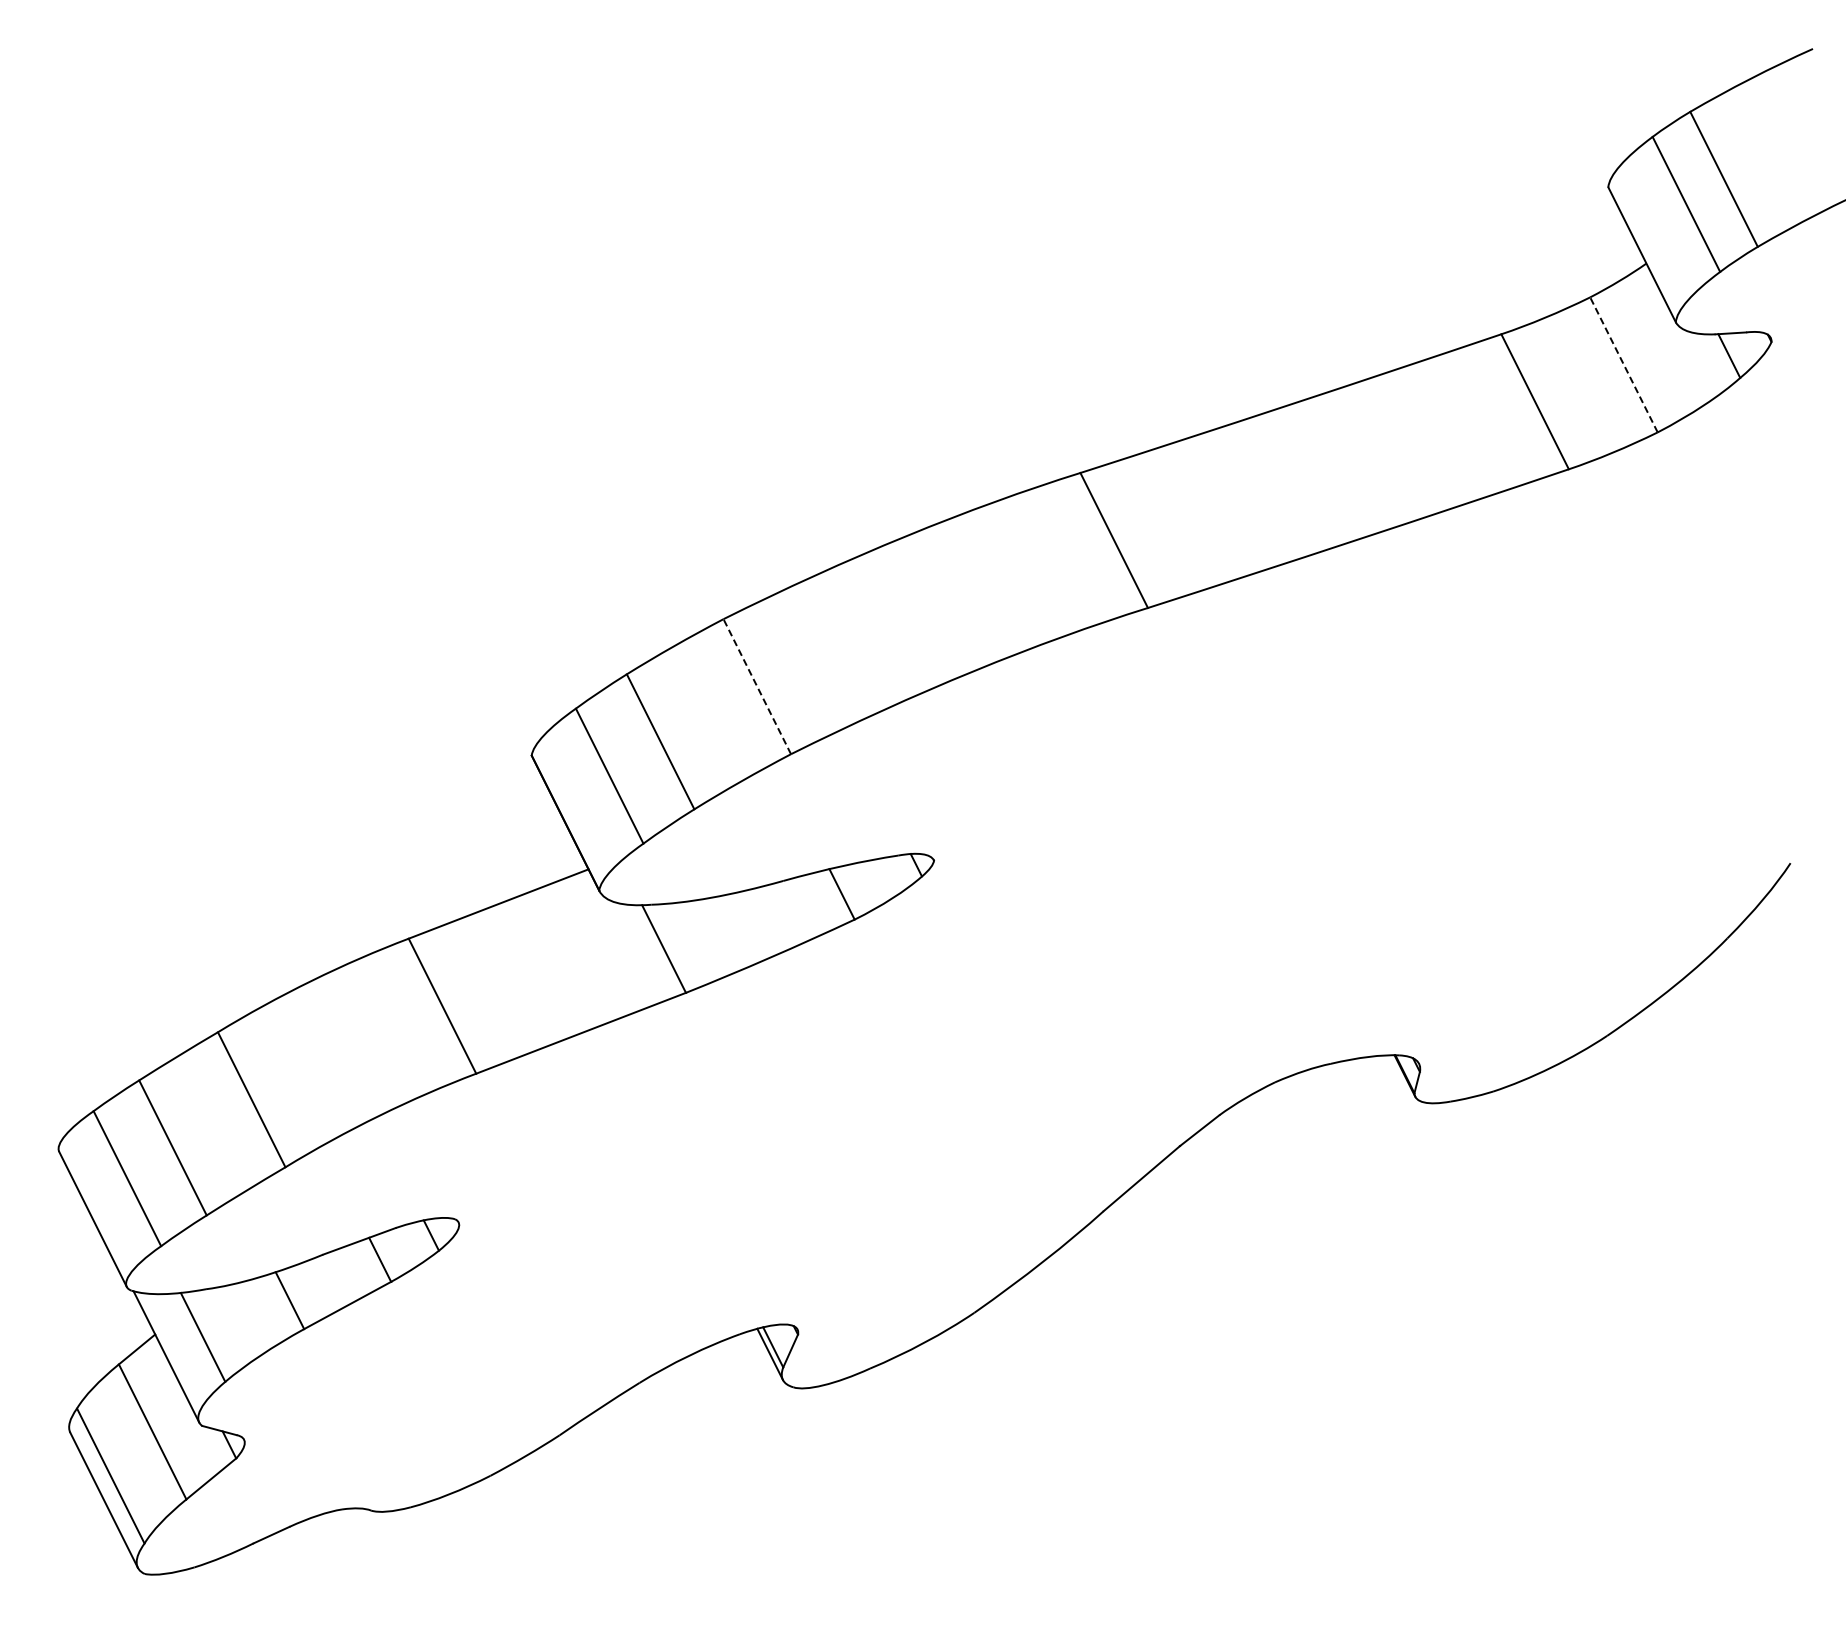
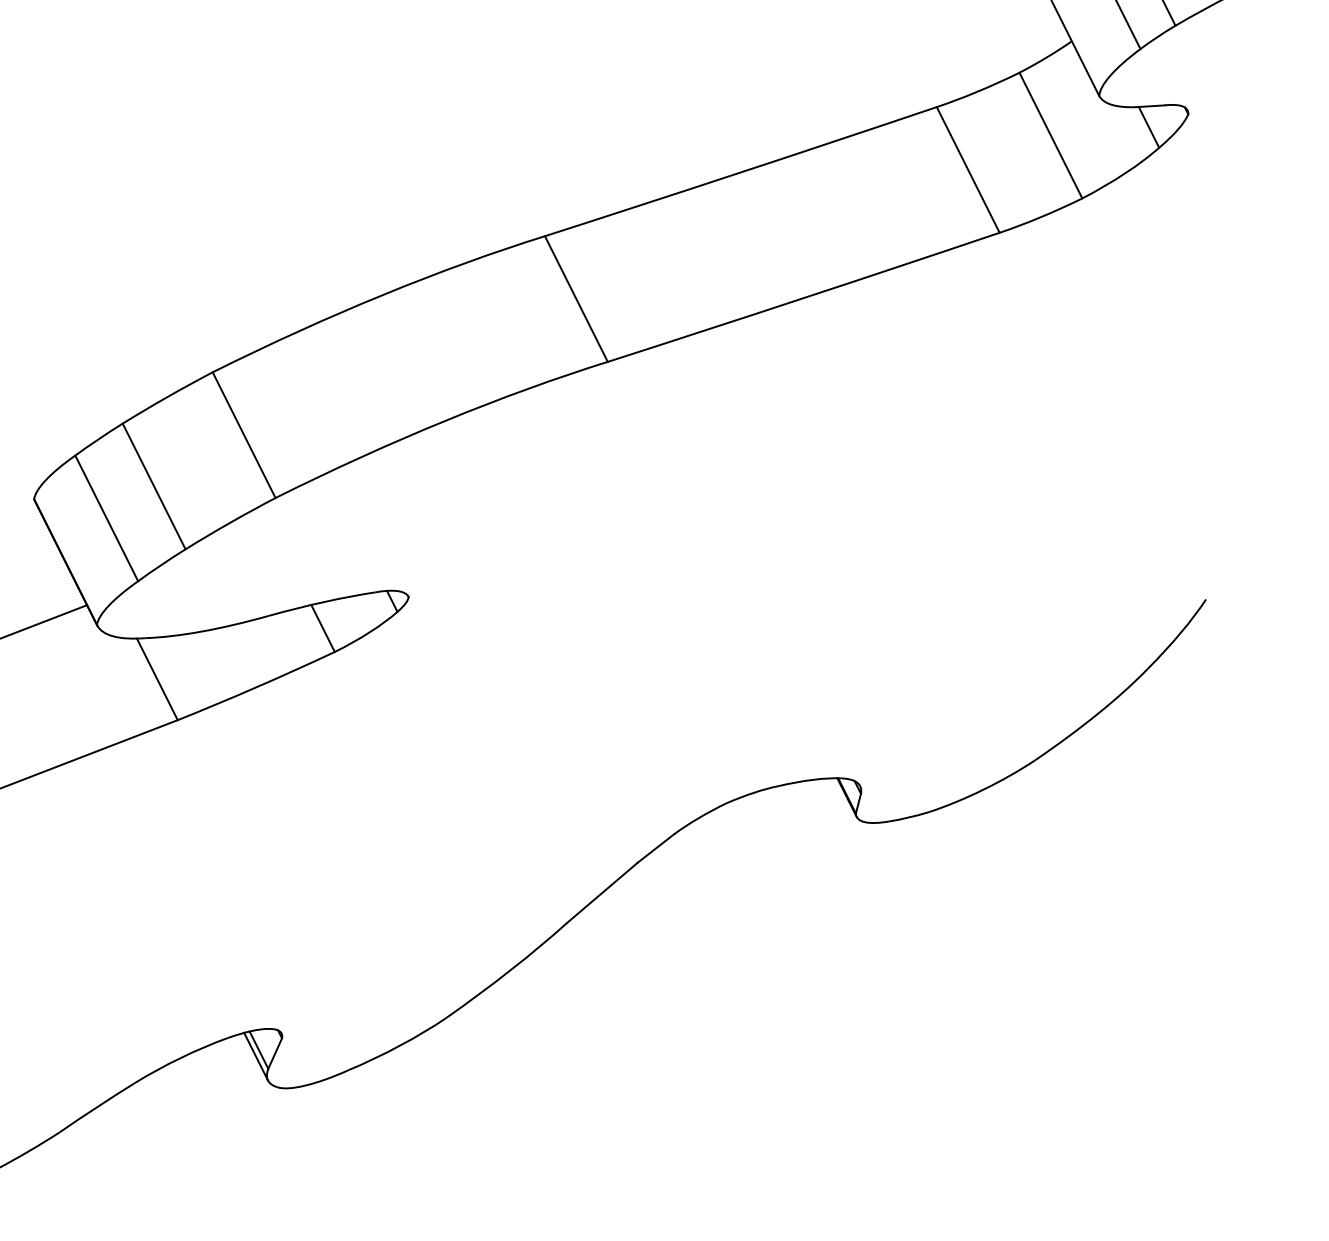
line: (1623, 364) -> (1050, 135), dashed -> solid
line: (757, 686) -> (244, 434), dashed -> solid

